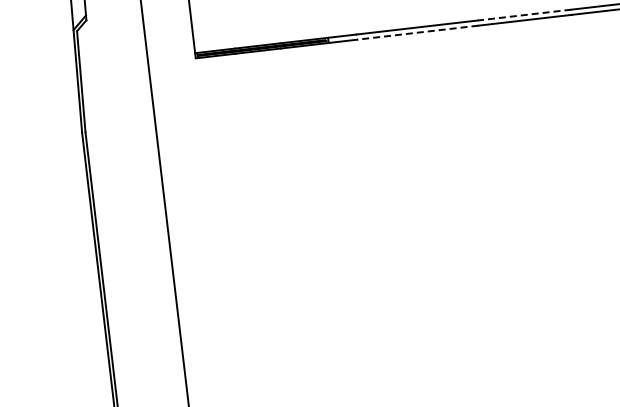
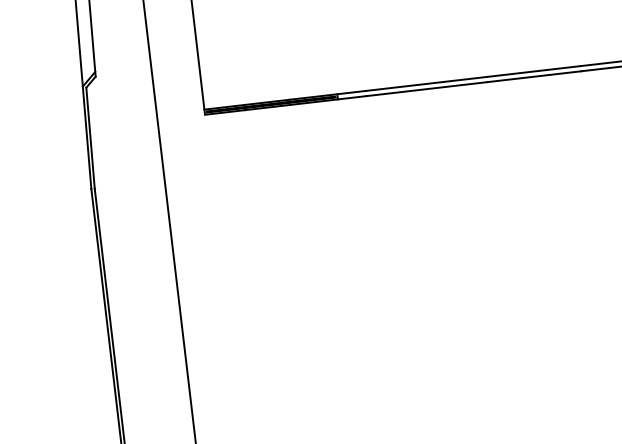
line: (524, 15) -> (533, 71), dashed -> solid
line: (417, 33) -> (426, 89), dashed -> solid

